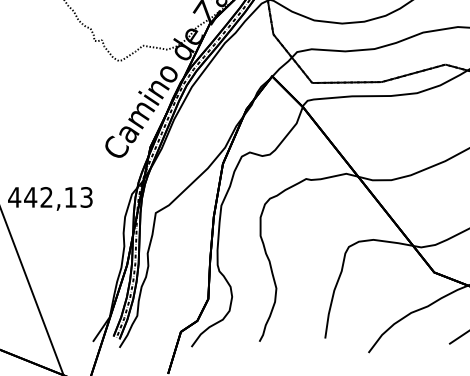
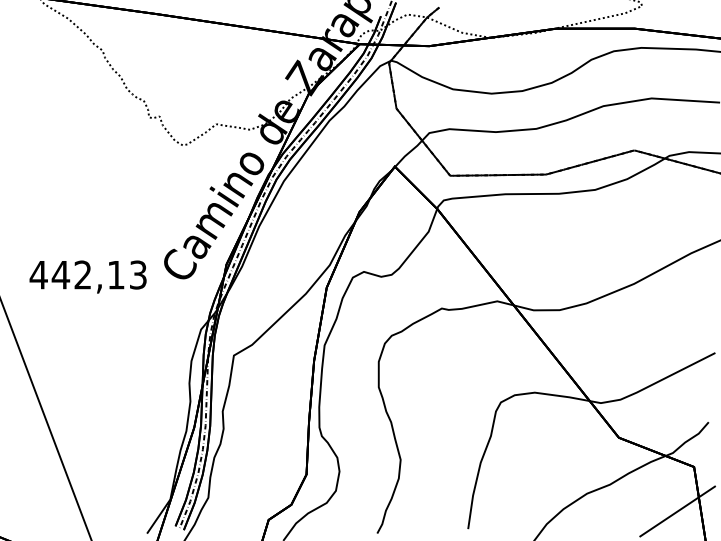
text: (49, 198) -> (87, 276), moved

